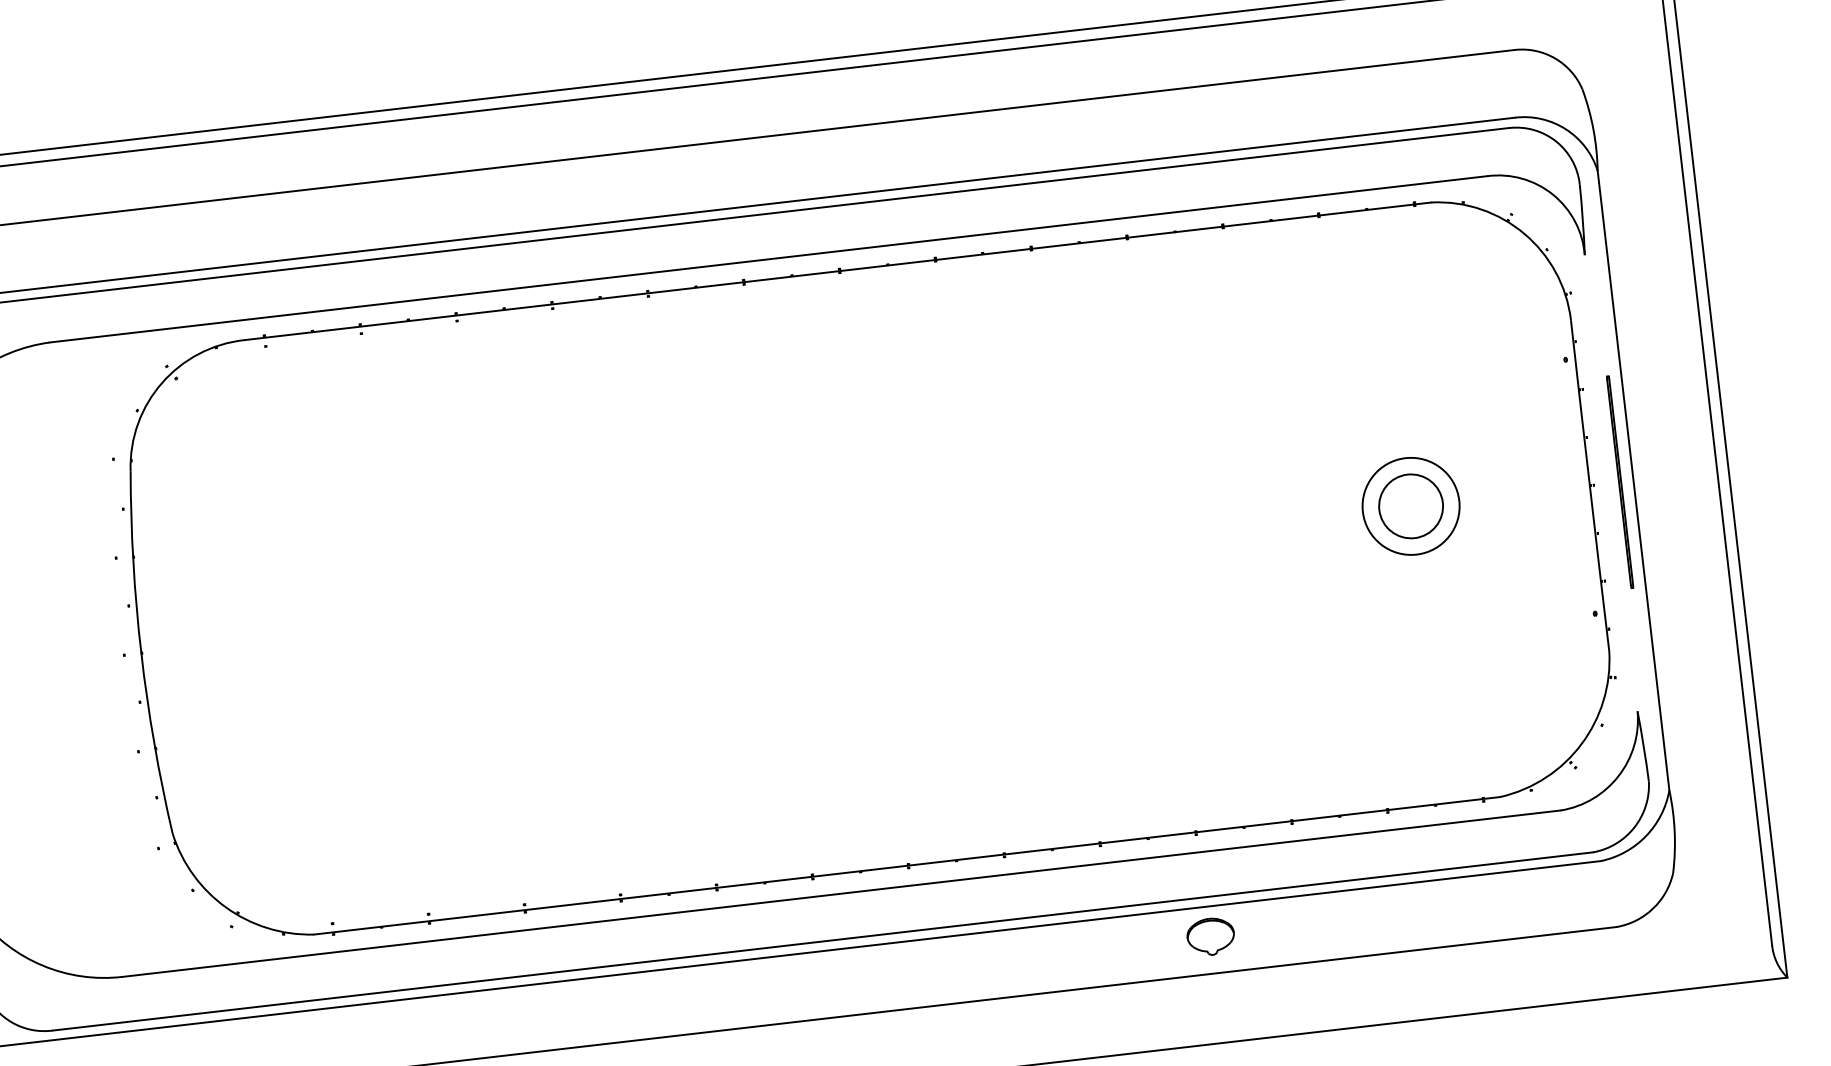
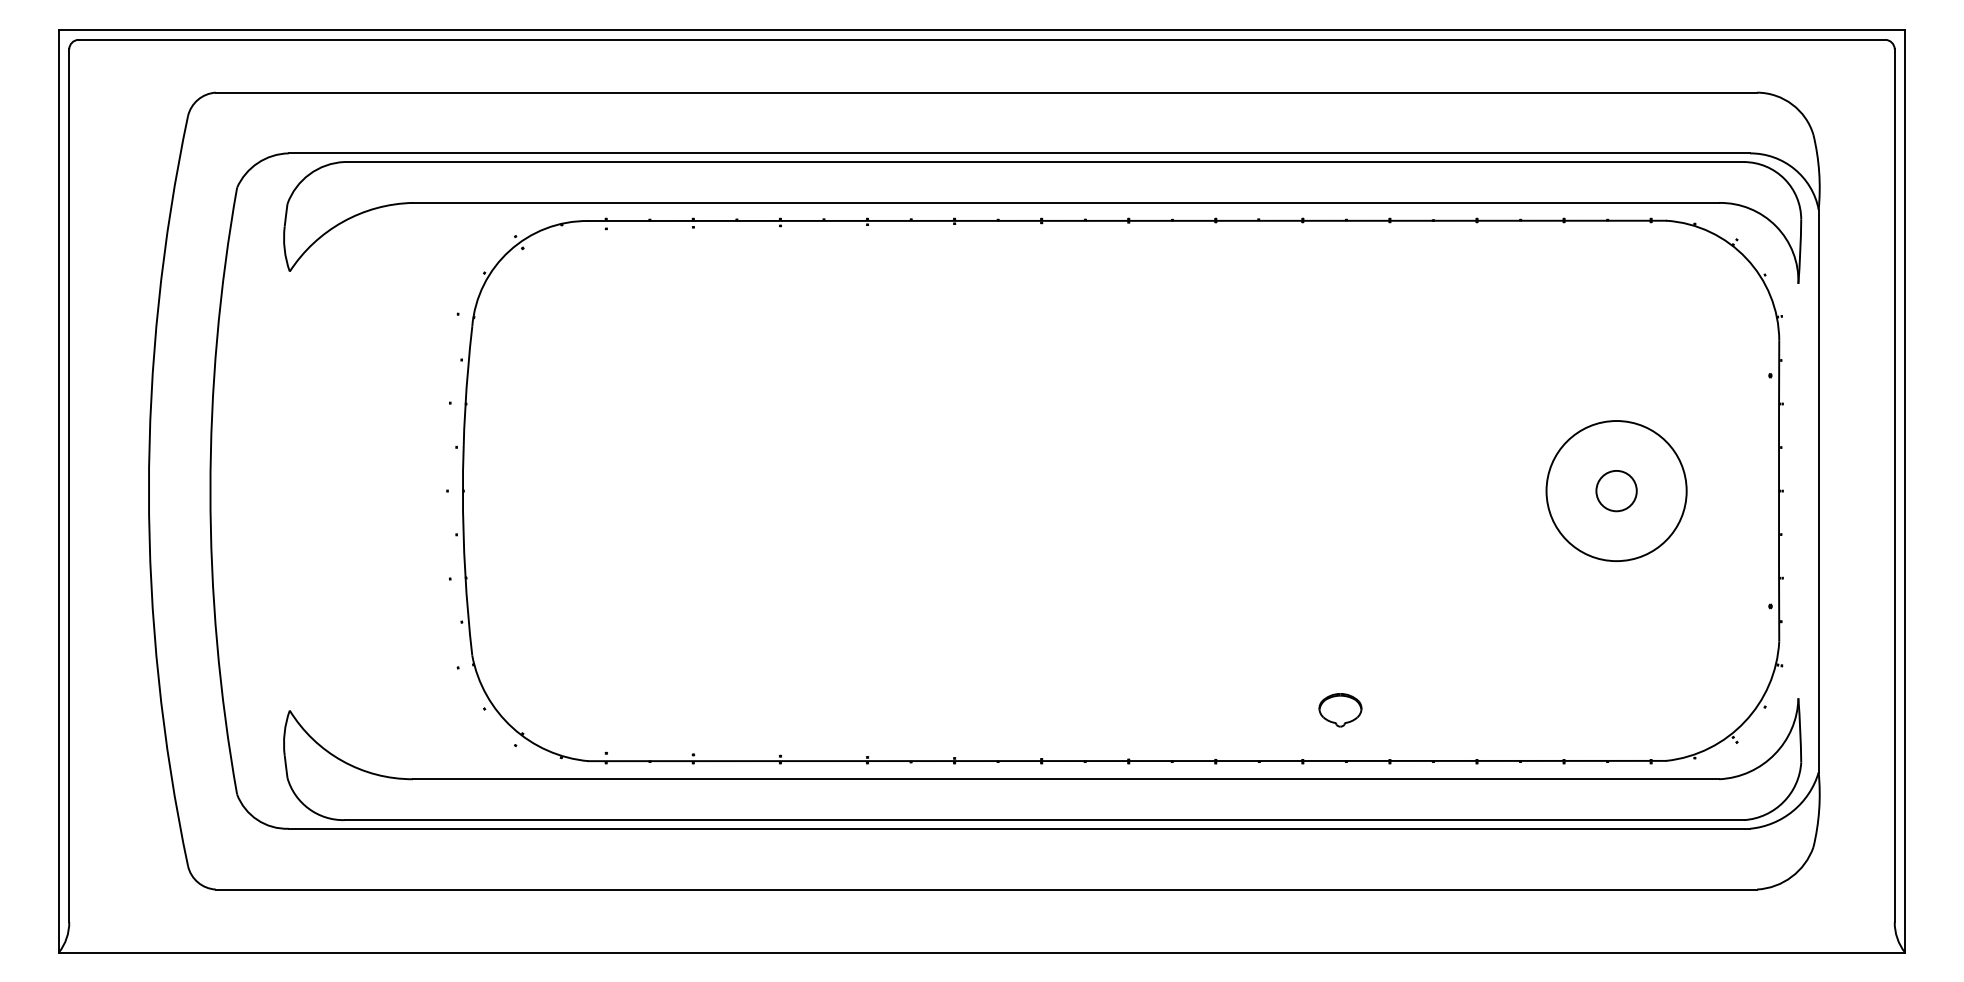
line: (1620, 481) -> (1806, 490), removed
circle: (1410, 505) -> (1616, 490), size x0.7
circle: (1410, 505) -> (1616, 490), size x1.6
part: (1210, 937) -> (1340, 710), moved

